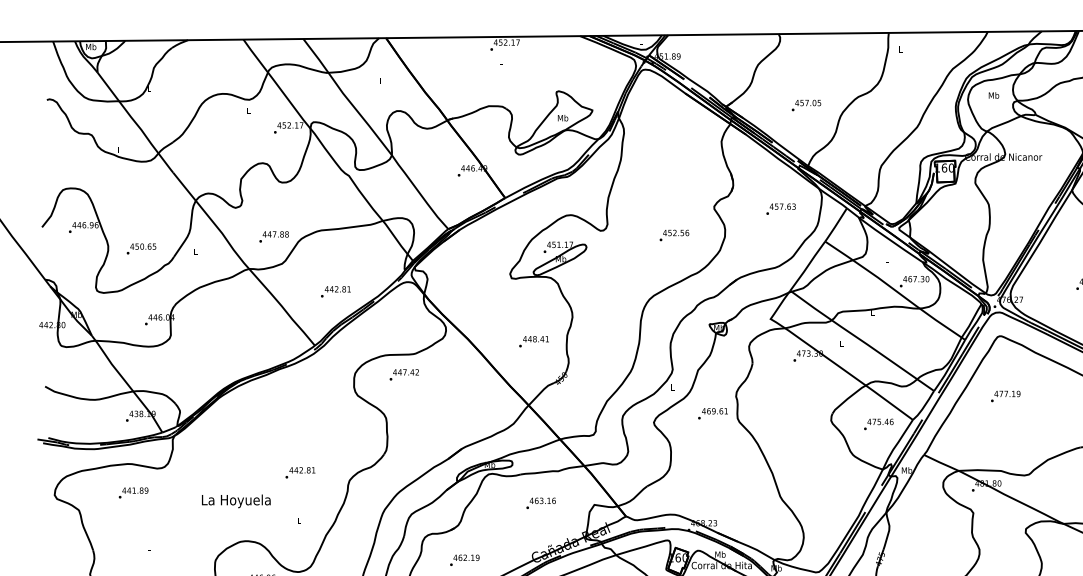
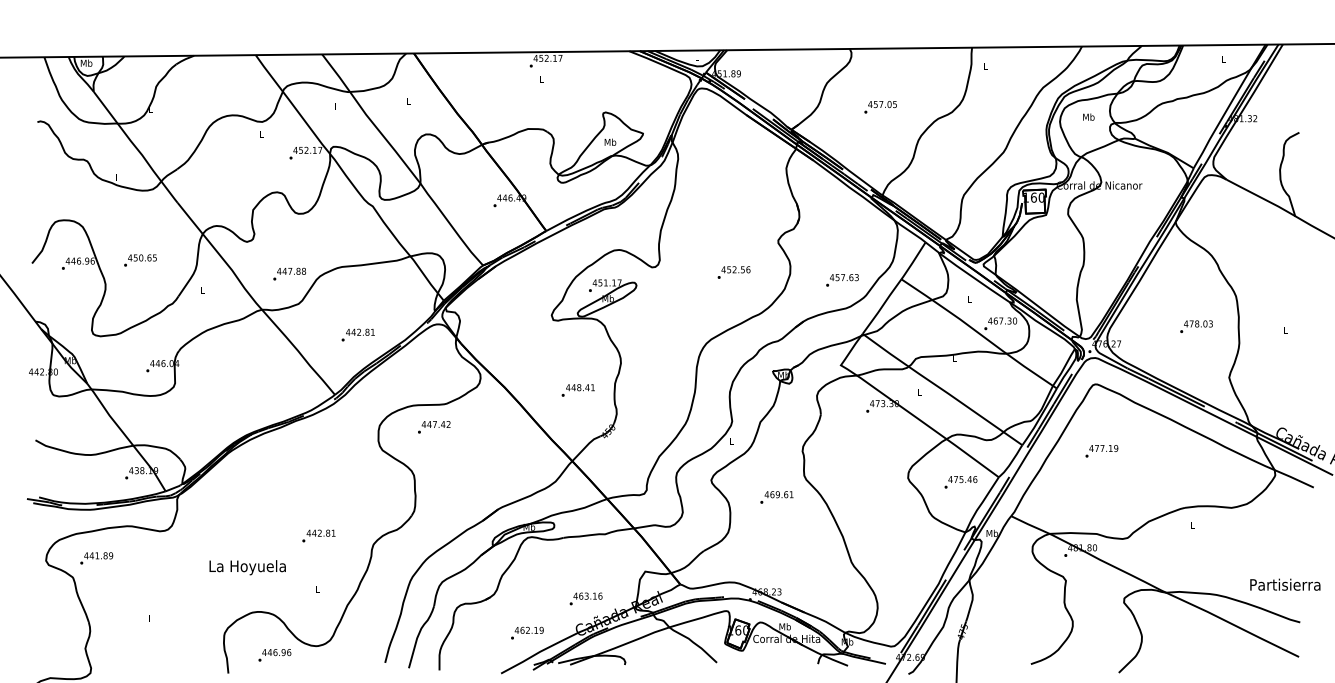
text: (806, 105) -> (880, 107), moved
text: (781, 209) -> (842, 280), moved
text: (141, 248) -> (140, 260), moved
text: (712, 413) -> (776, 497), moved
text: (133, 493) -> (96, 558), moved
text: (540, 502) -> (585, 598), moved
text: (464, 559) -> (527, 632), moved

